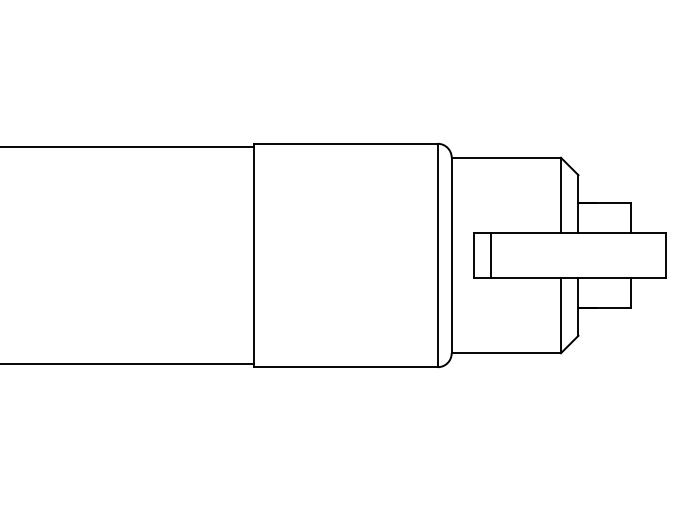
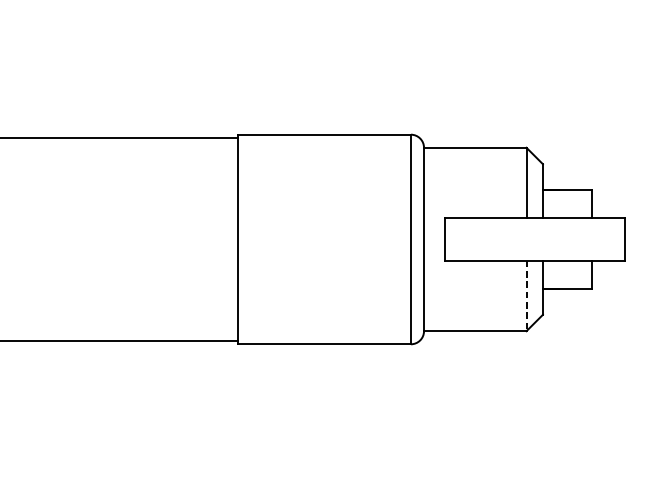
line: (491, 255) -> (461, 239), removed
line: (560, 315) -> (526, 295), solid -> dashed

